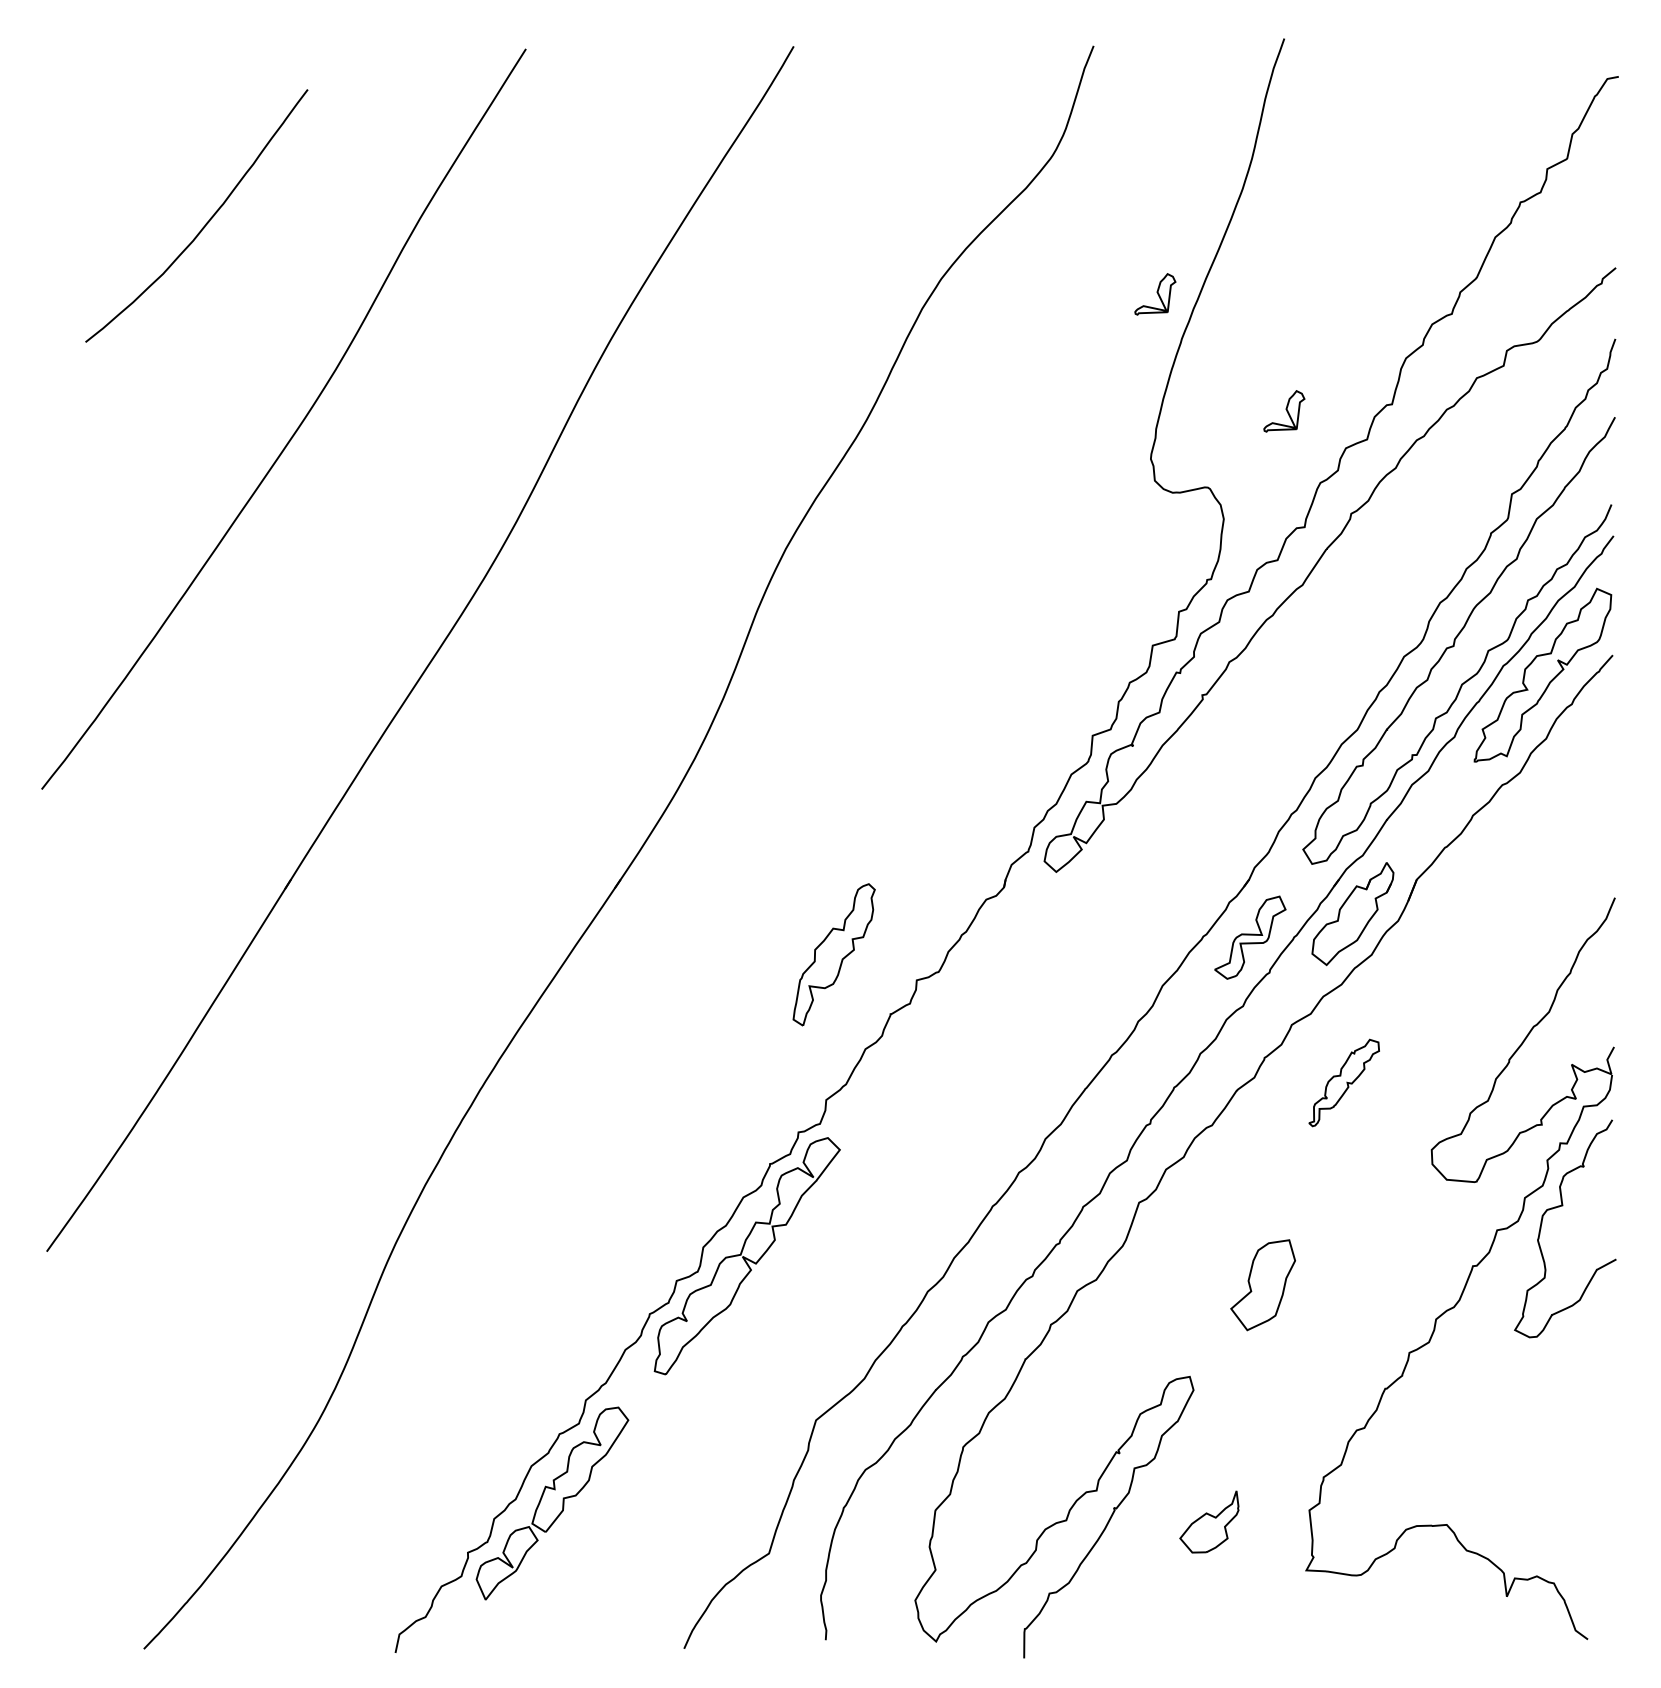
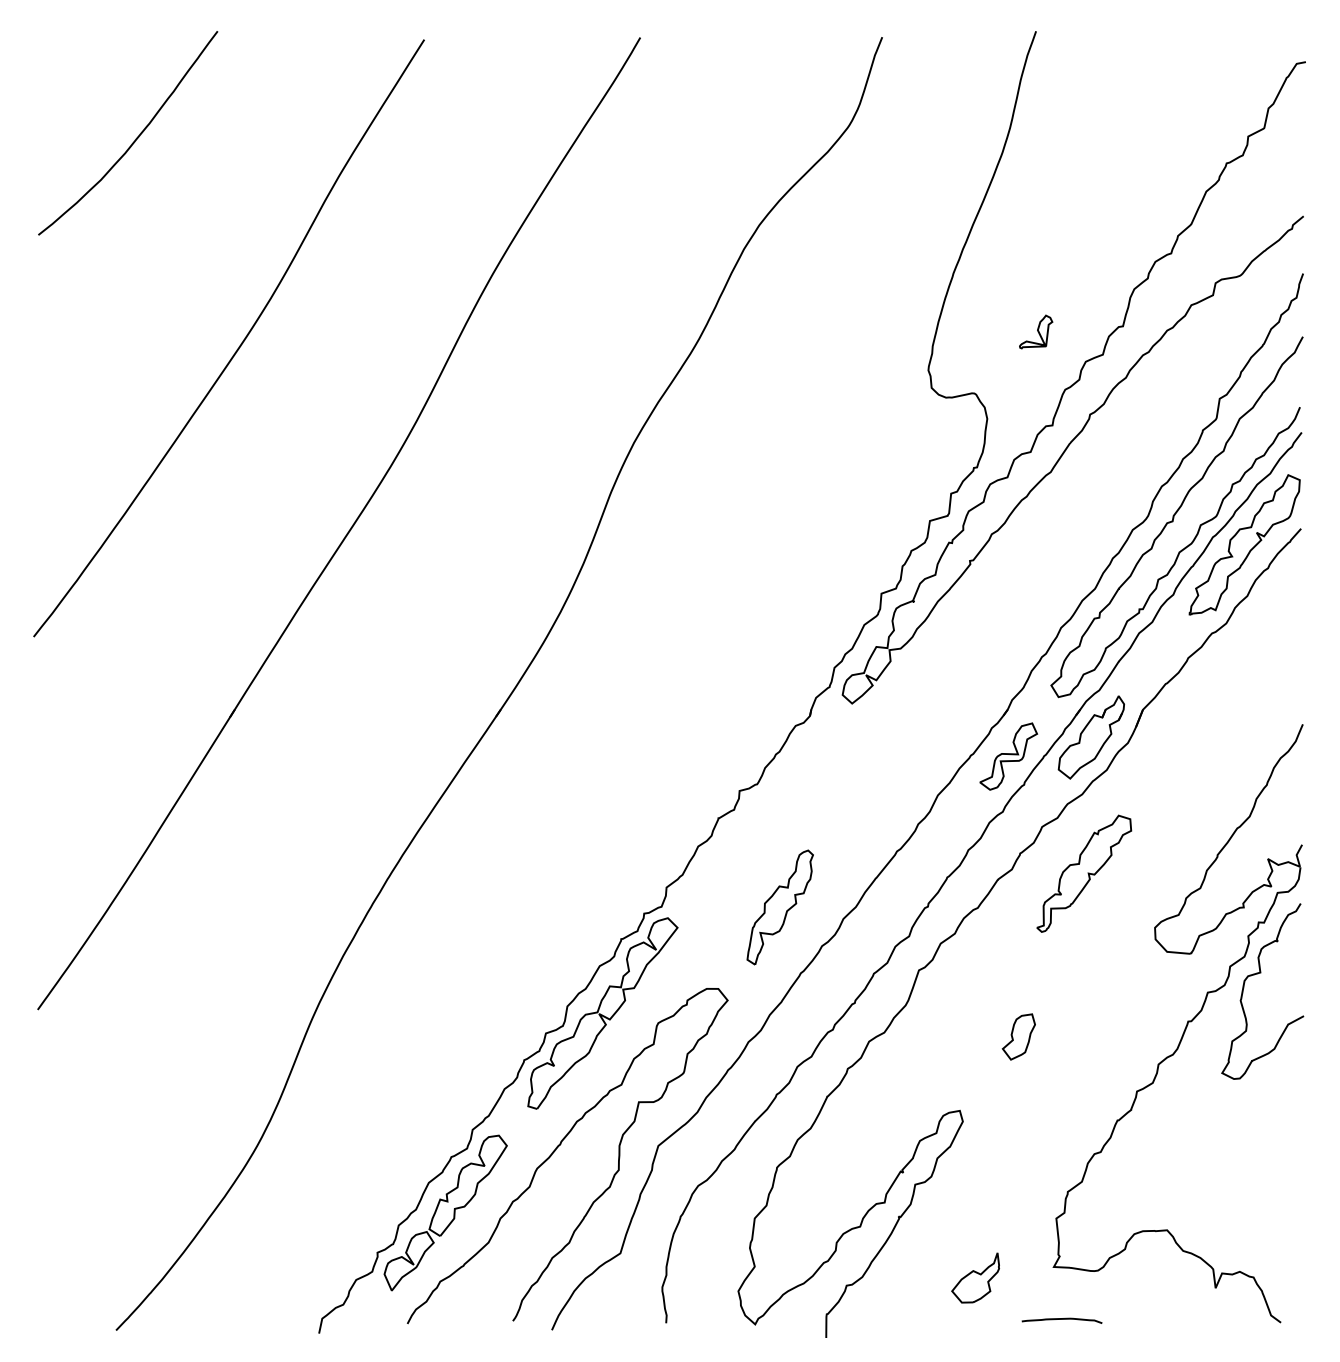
curve: (205, 223) -> (135, 139), moved
part: (1155, 294) -> (932, 237), removed
part: (833, 954) -> (779, 907), moved
part: (1344, 1082) -> (1084, 873), size x1.67
part: (1262, 1285) -> (1018, 1037), size x0.62
curve: (690, 1424) -> (557, 1149), added
part: (1209, 1521) -> (975, 1277), moved
curve: (1316, 1635) -> (1062, 1319), added

